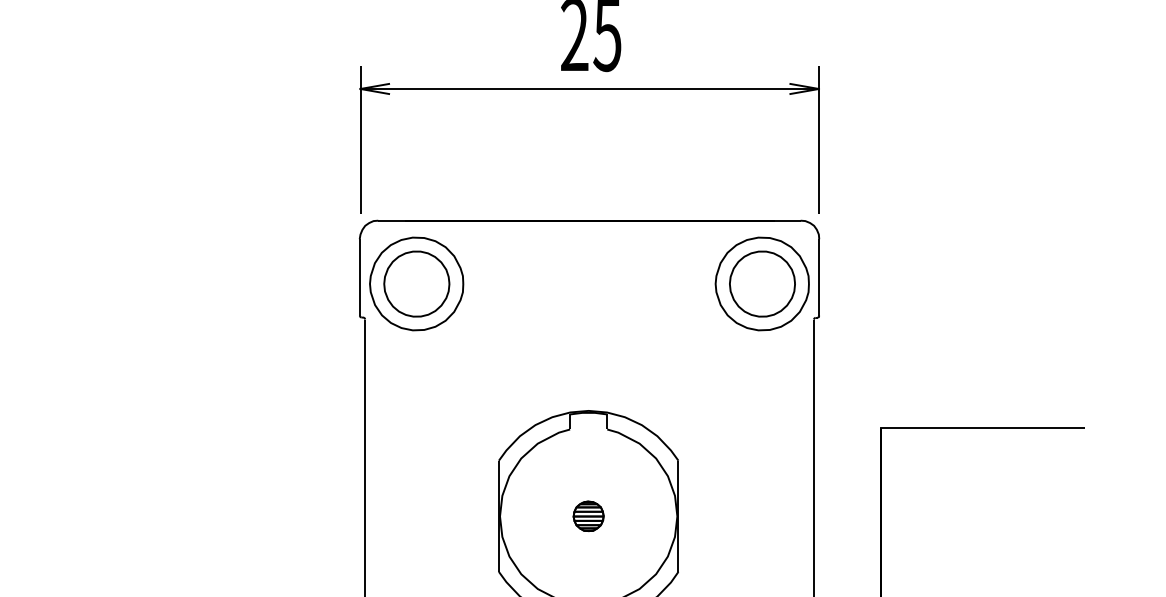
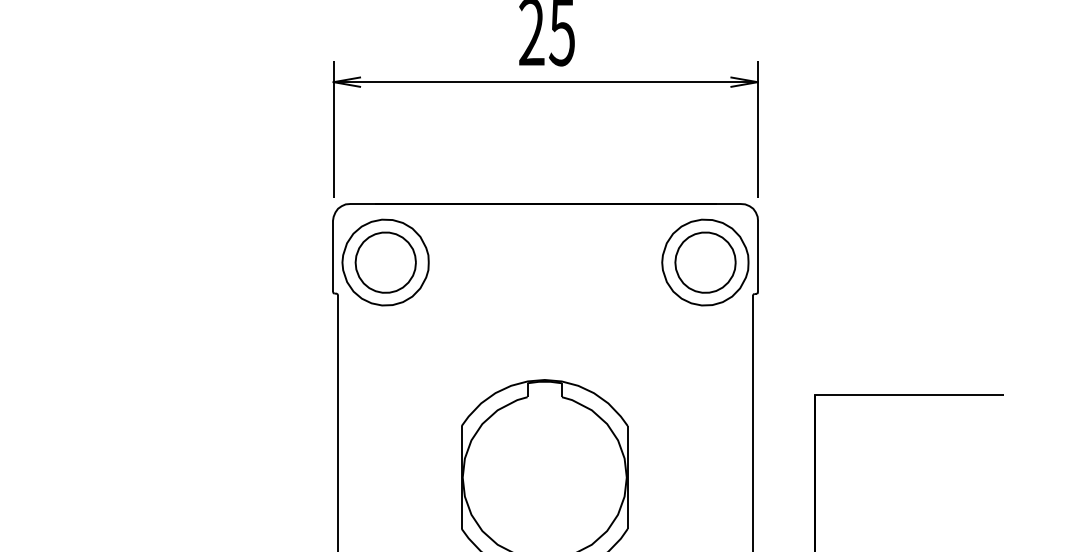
part: (588, 515) -> (544, 476), removed

